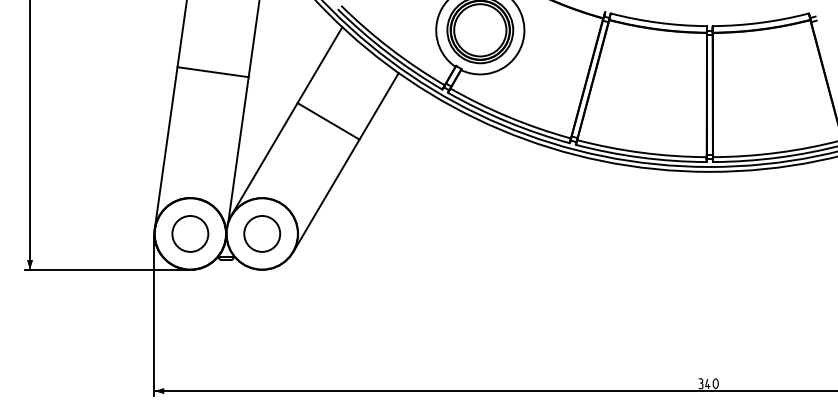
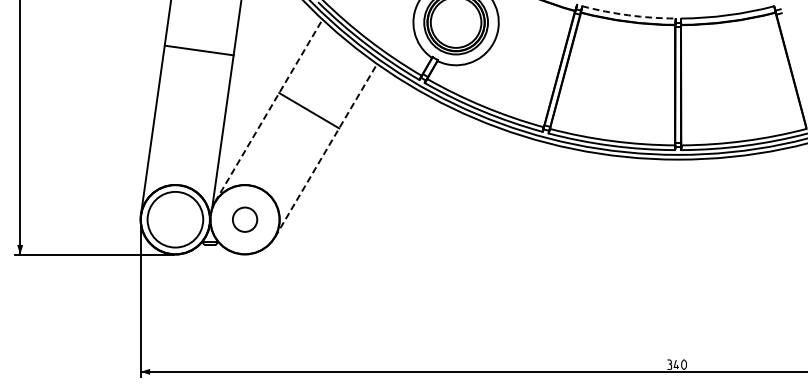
arc: (658, 22) -> (628, 15), solid -> dashed
line: (212, 72) -> (198, 50), moved
line: (287, 121) -> (269, 110), solid -> dashed
line: (345, 162) -> (325, 150), solid -> dashed
circle: (190, 233) -> (175, 219), size x1.6
circle: (262, 233) -> (245, 219), size x0.7

